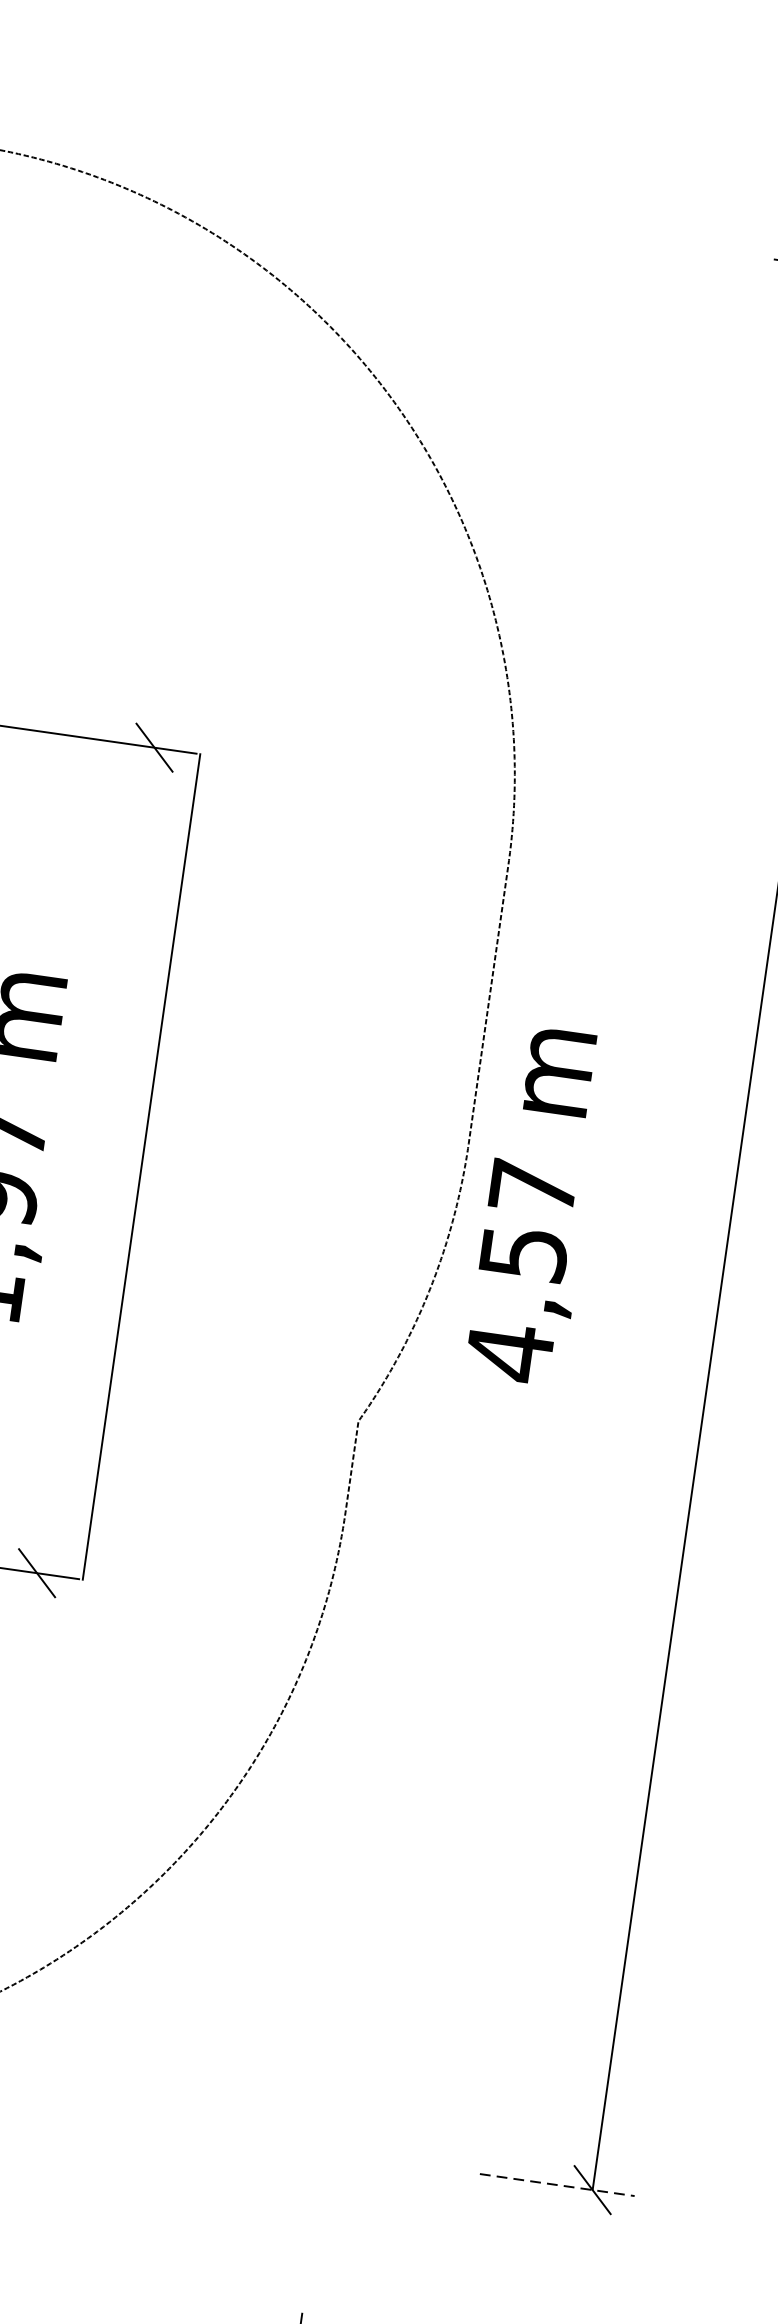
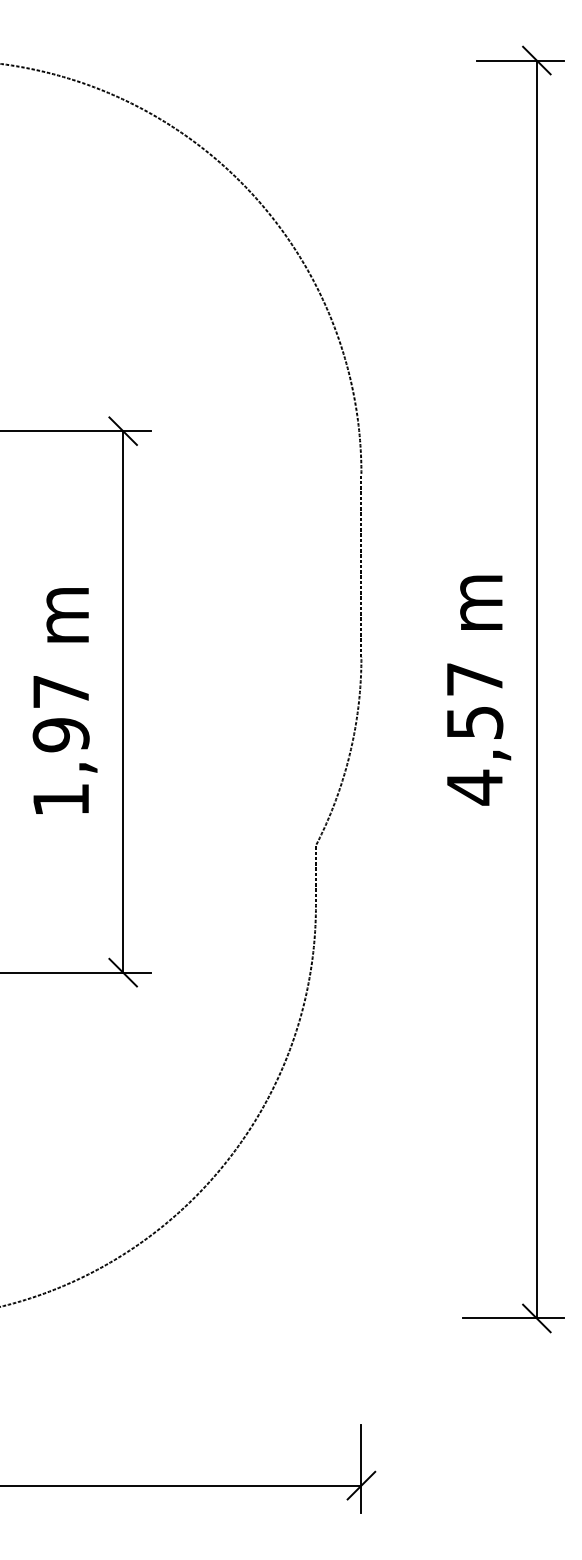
line: (142, 1166) -> (123, 701), moved
text: (537, 1205) -> (479, 690), moved
line: (557, 2185) -> (513, 1318), dashed -> solid

